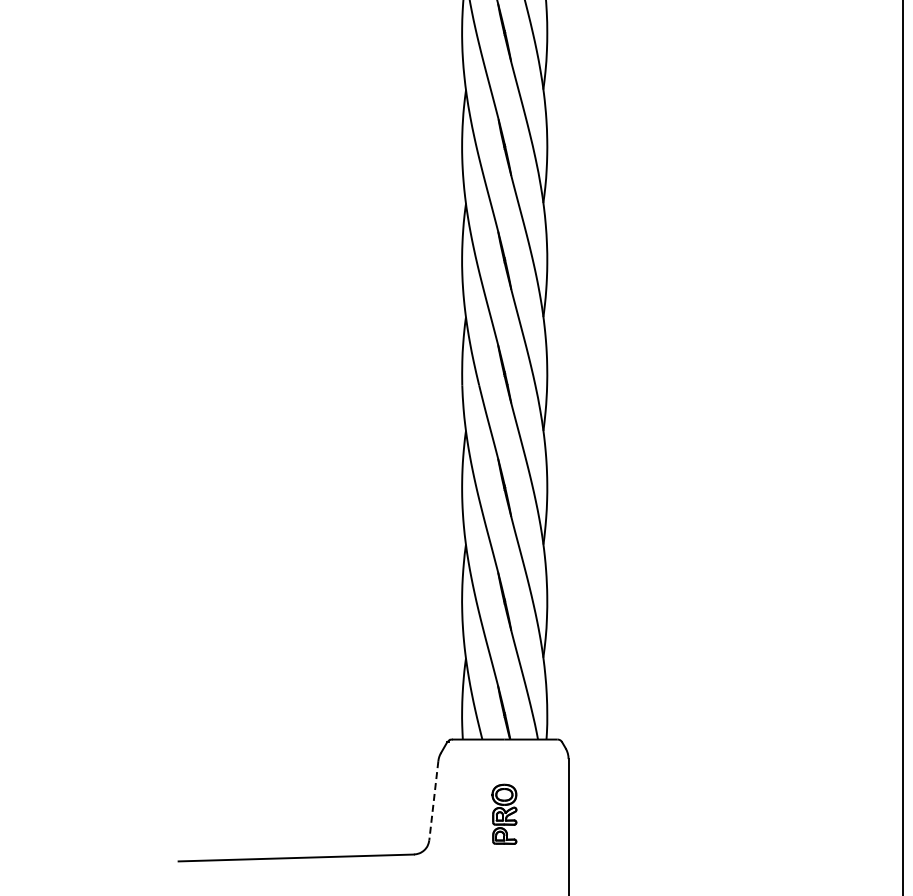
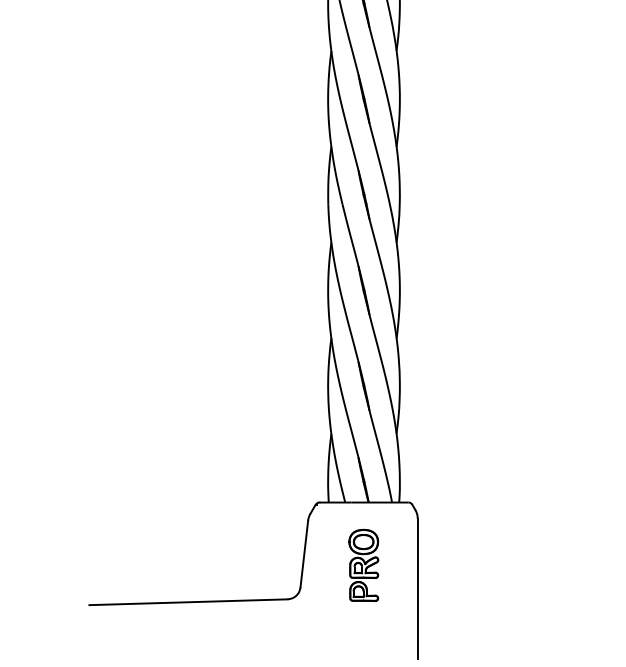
line: (433, 800) -> (304, 553), dashed -> solid
part: (504, 814) -> (363, 565), size x1.43

